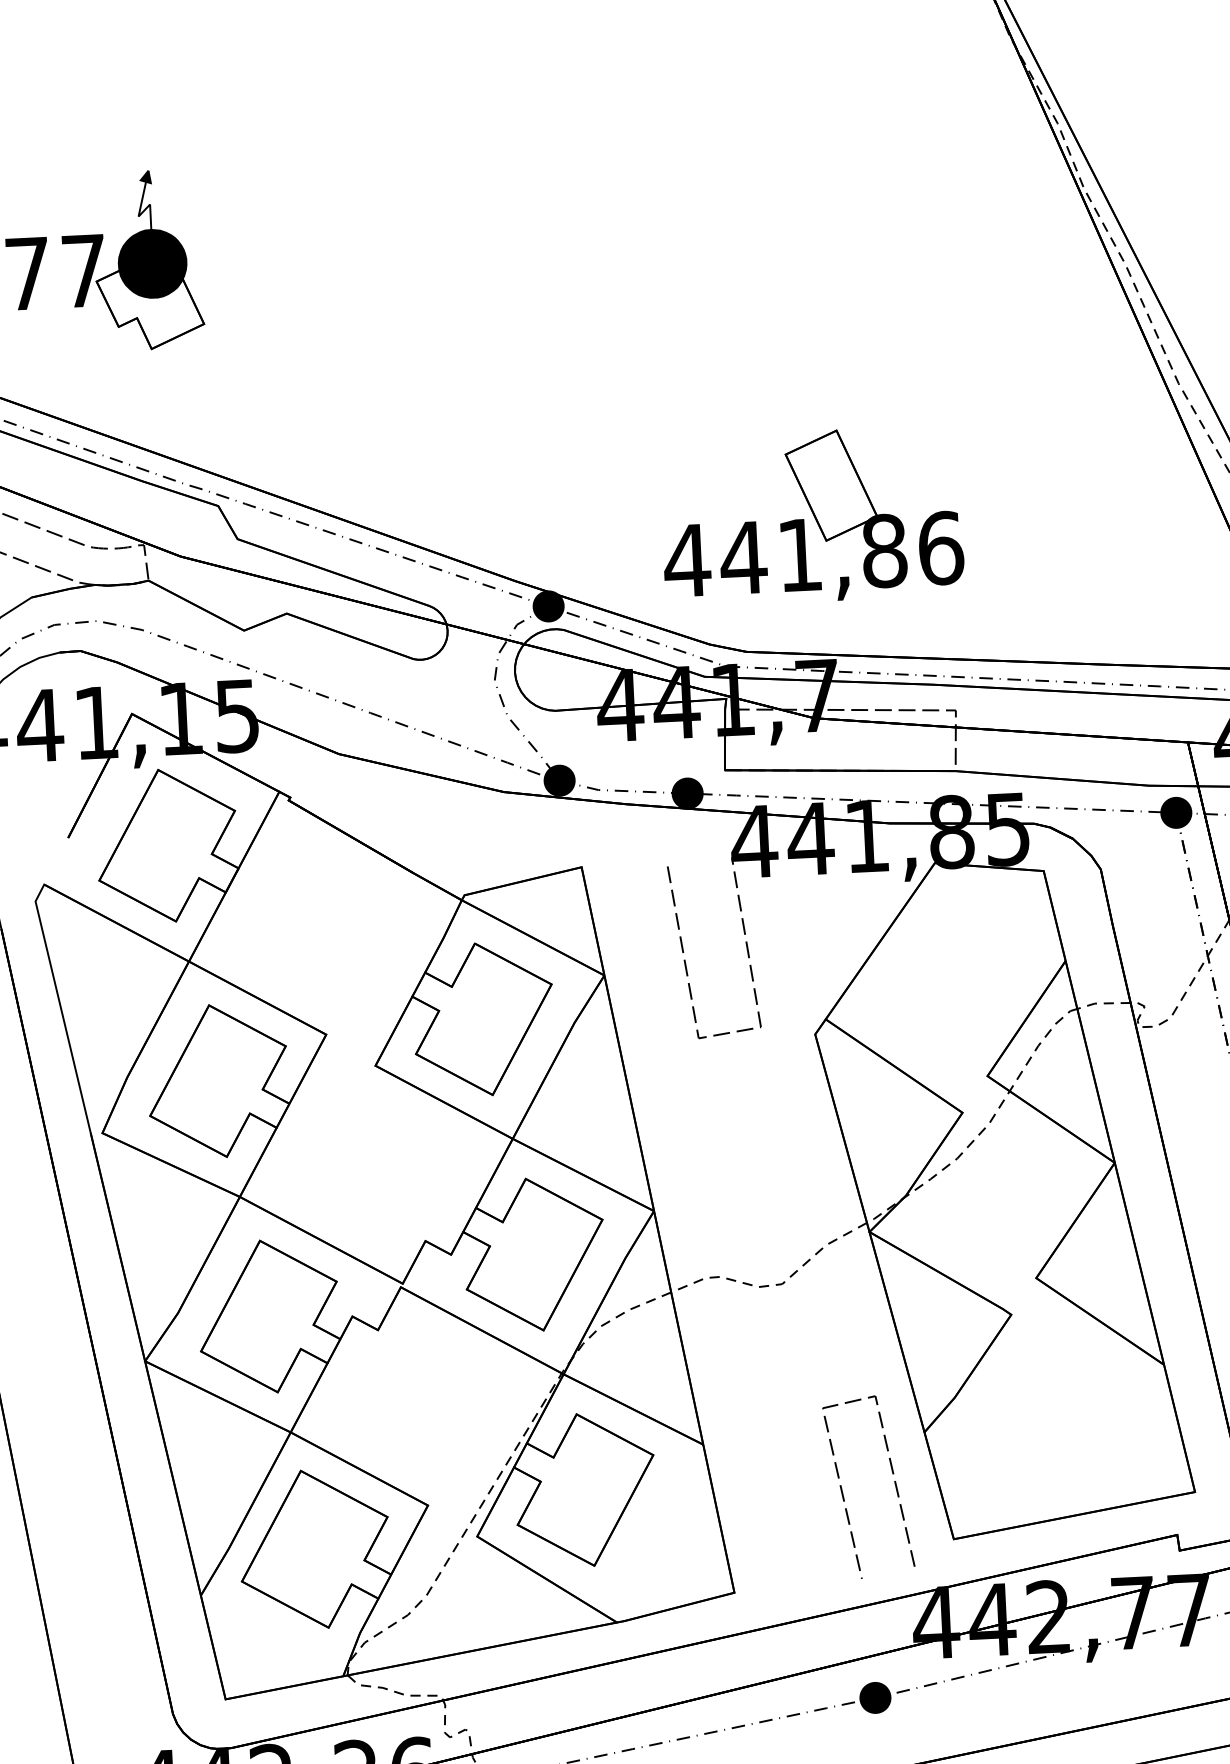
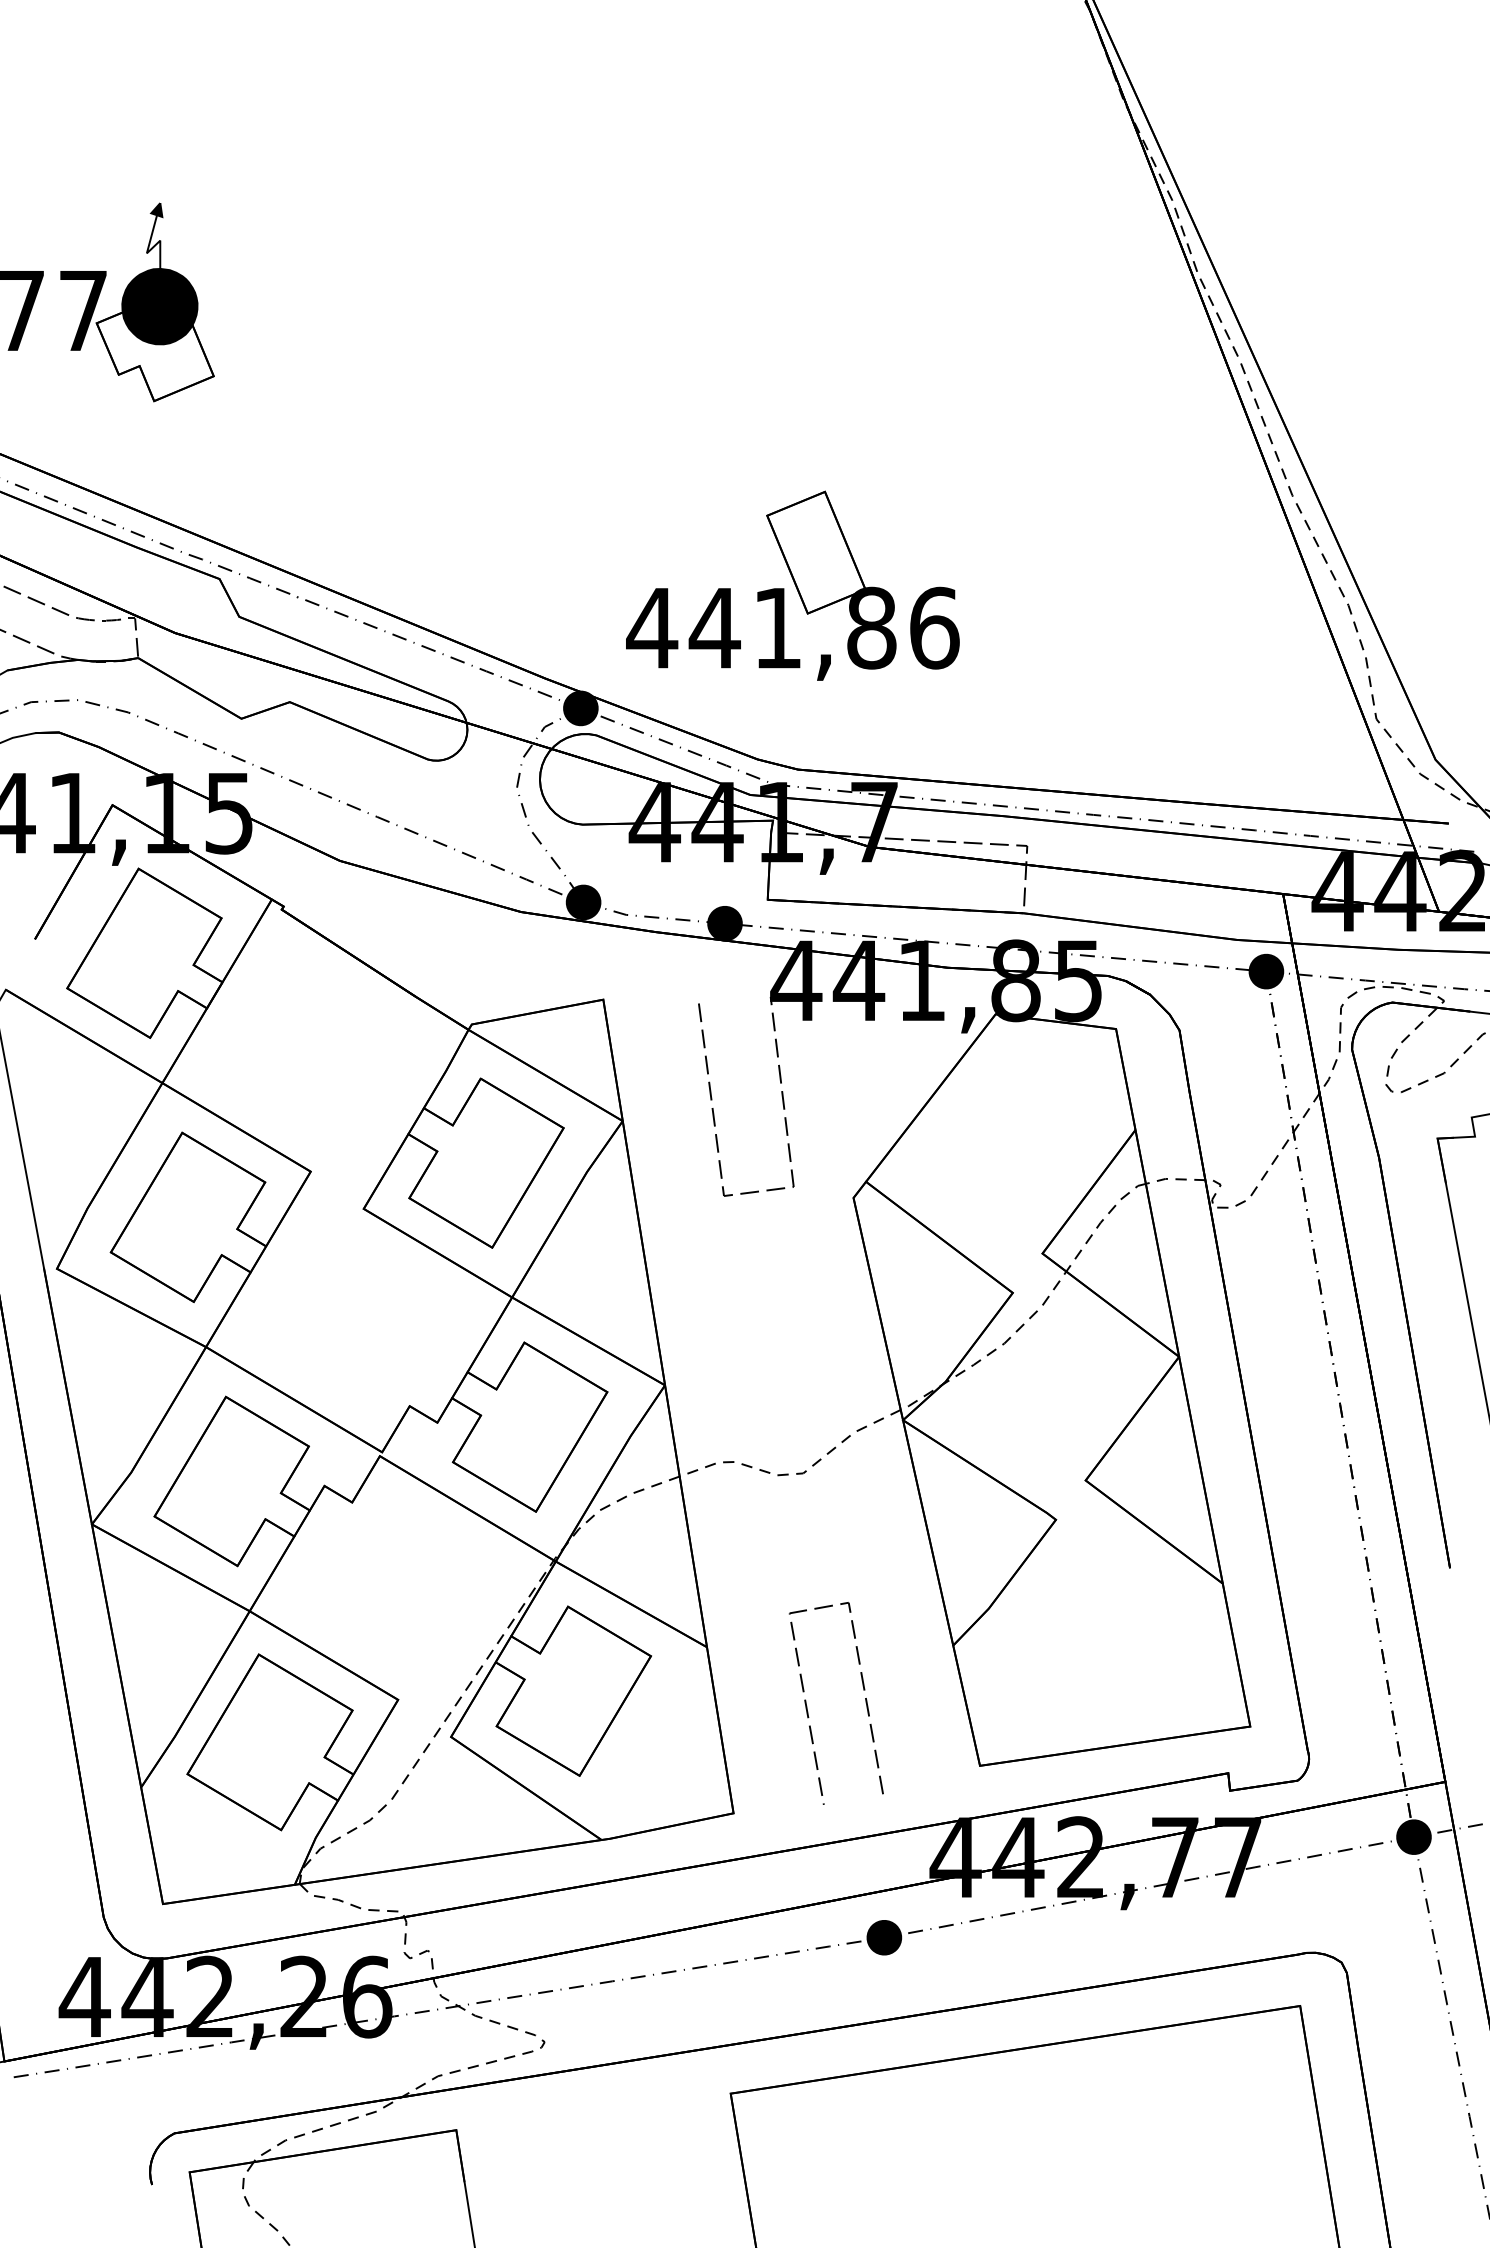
part: (811, 516) -> (792, 585), moved
line: (842, 1491) -> (807, 1706), moved

